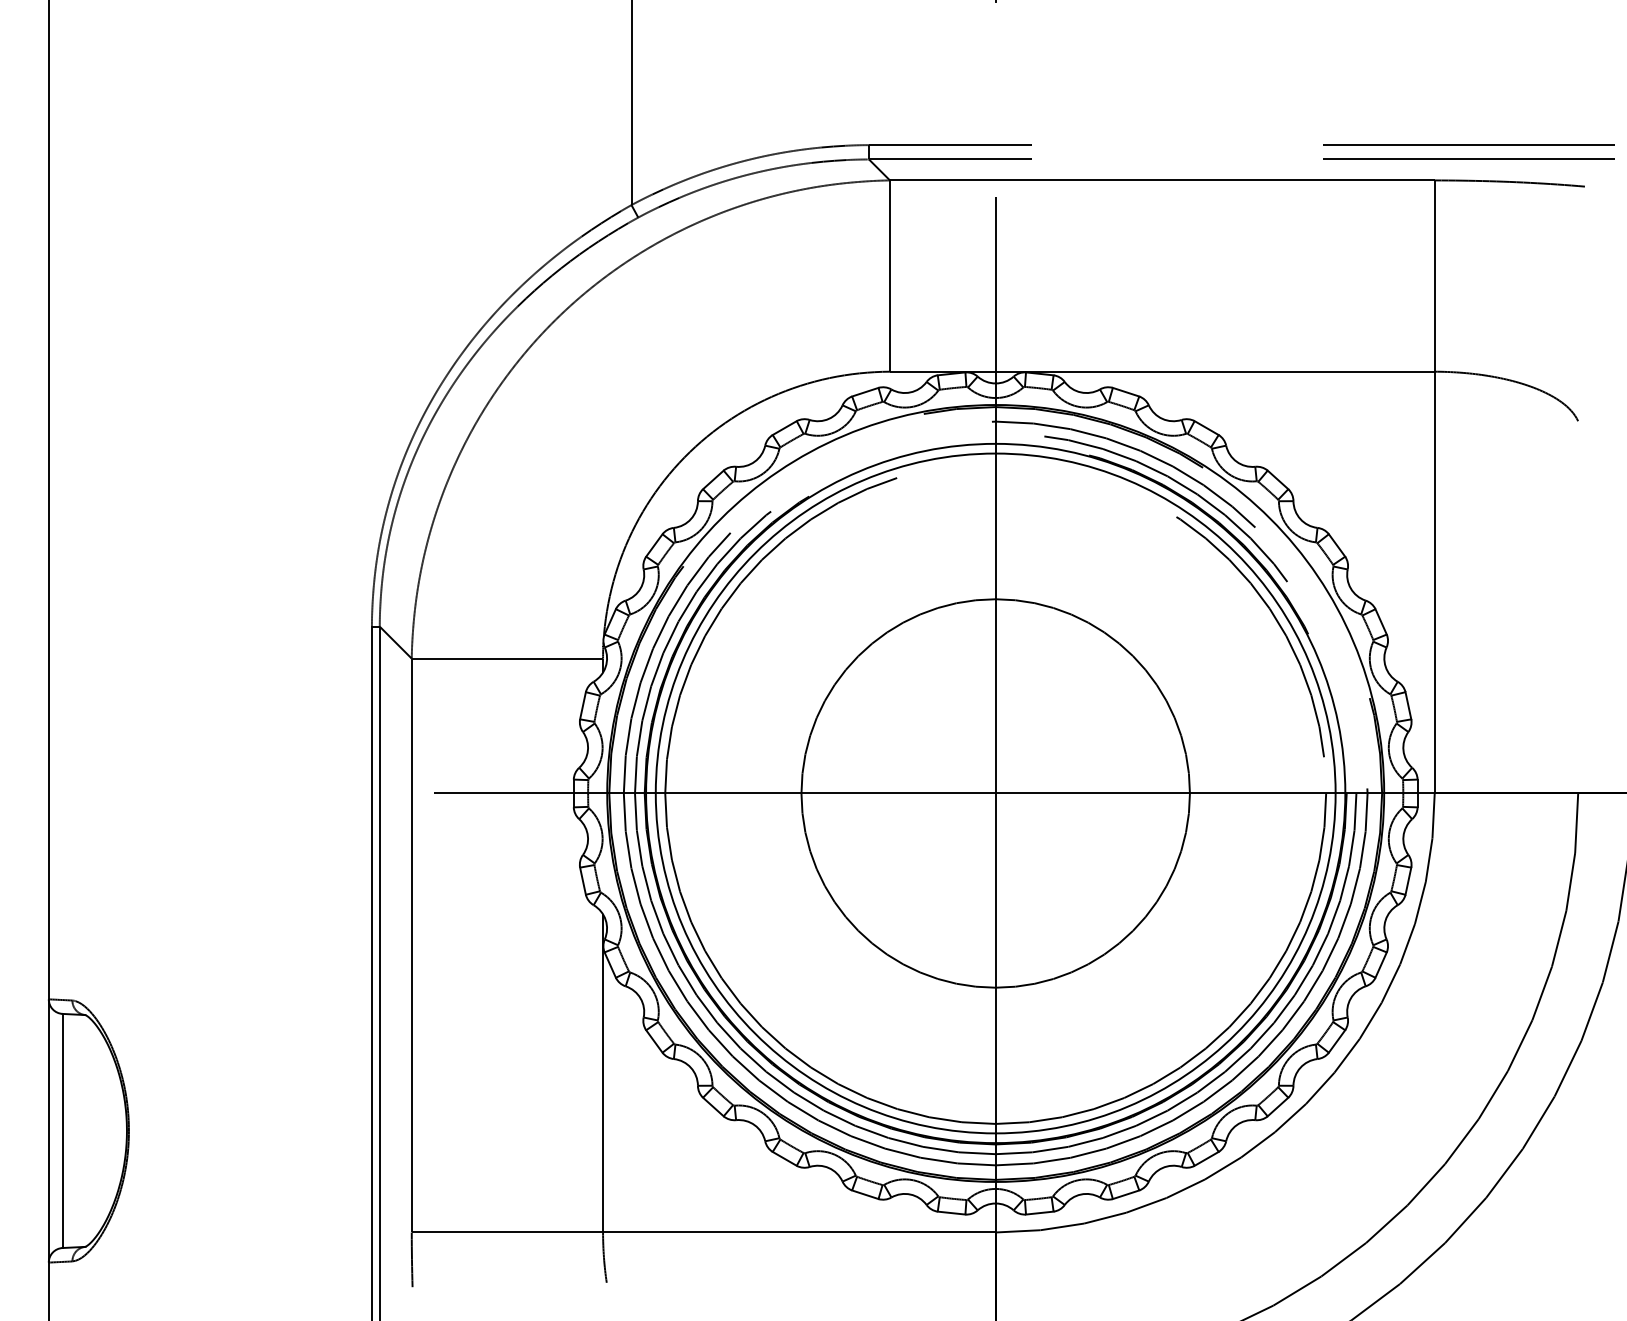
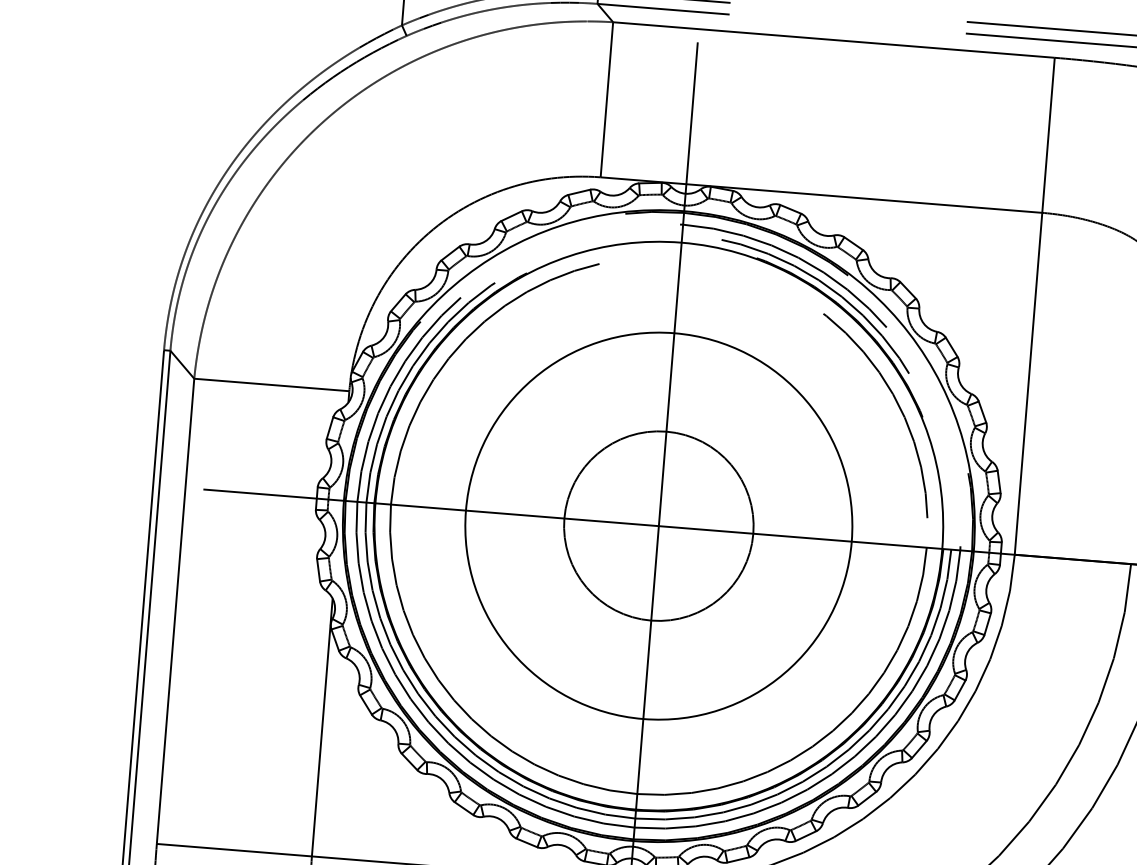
circle: (995, 793) -> (658, 526), size x0.6
circle: (995, 793) -> (658, 526), size x0.7

